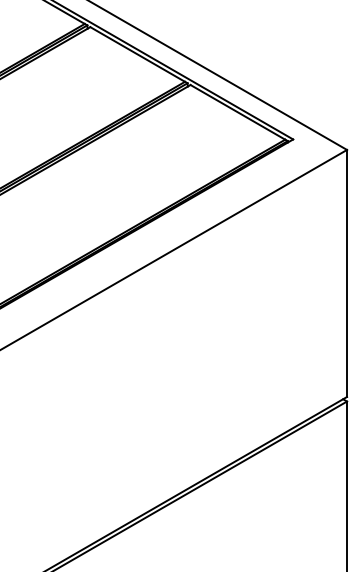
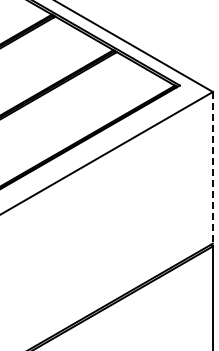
line: (346, 272) -> (212, 167), solid -> dashed

